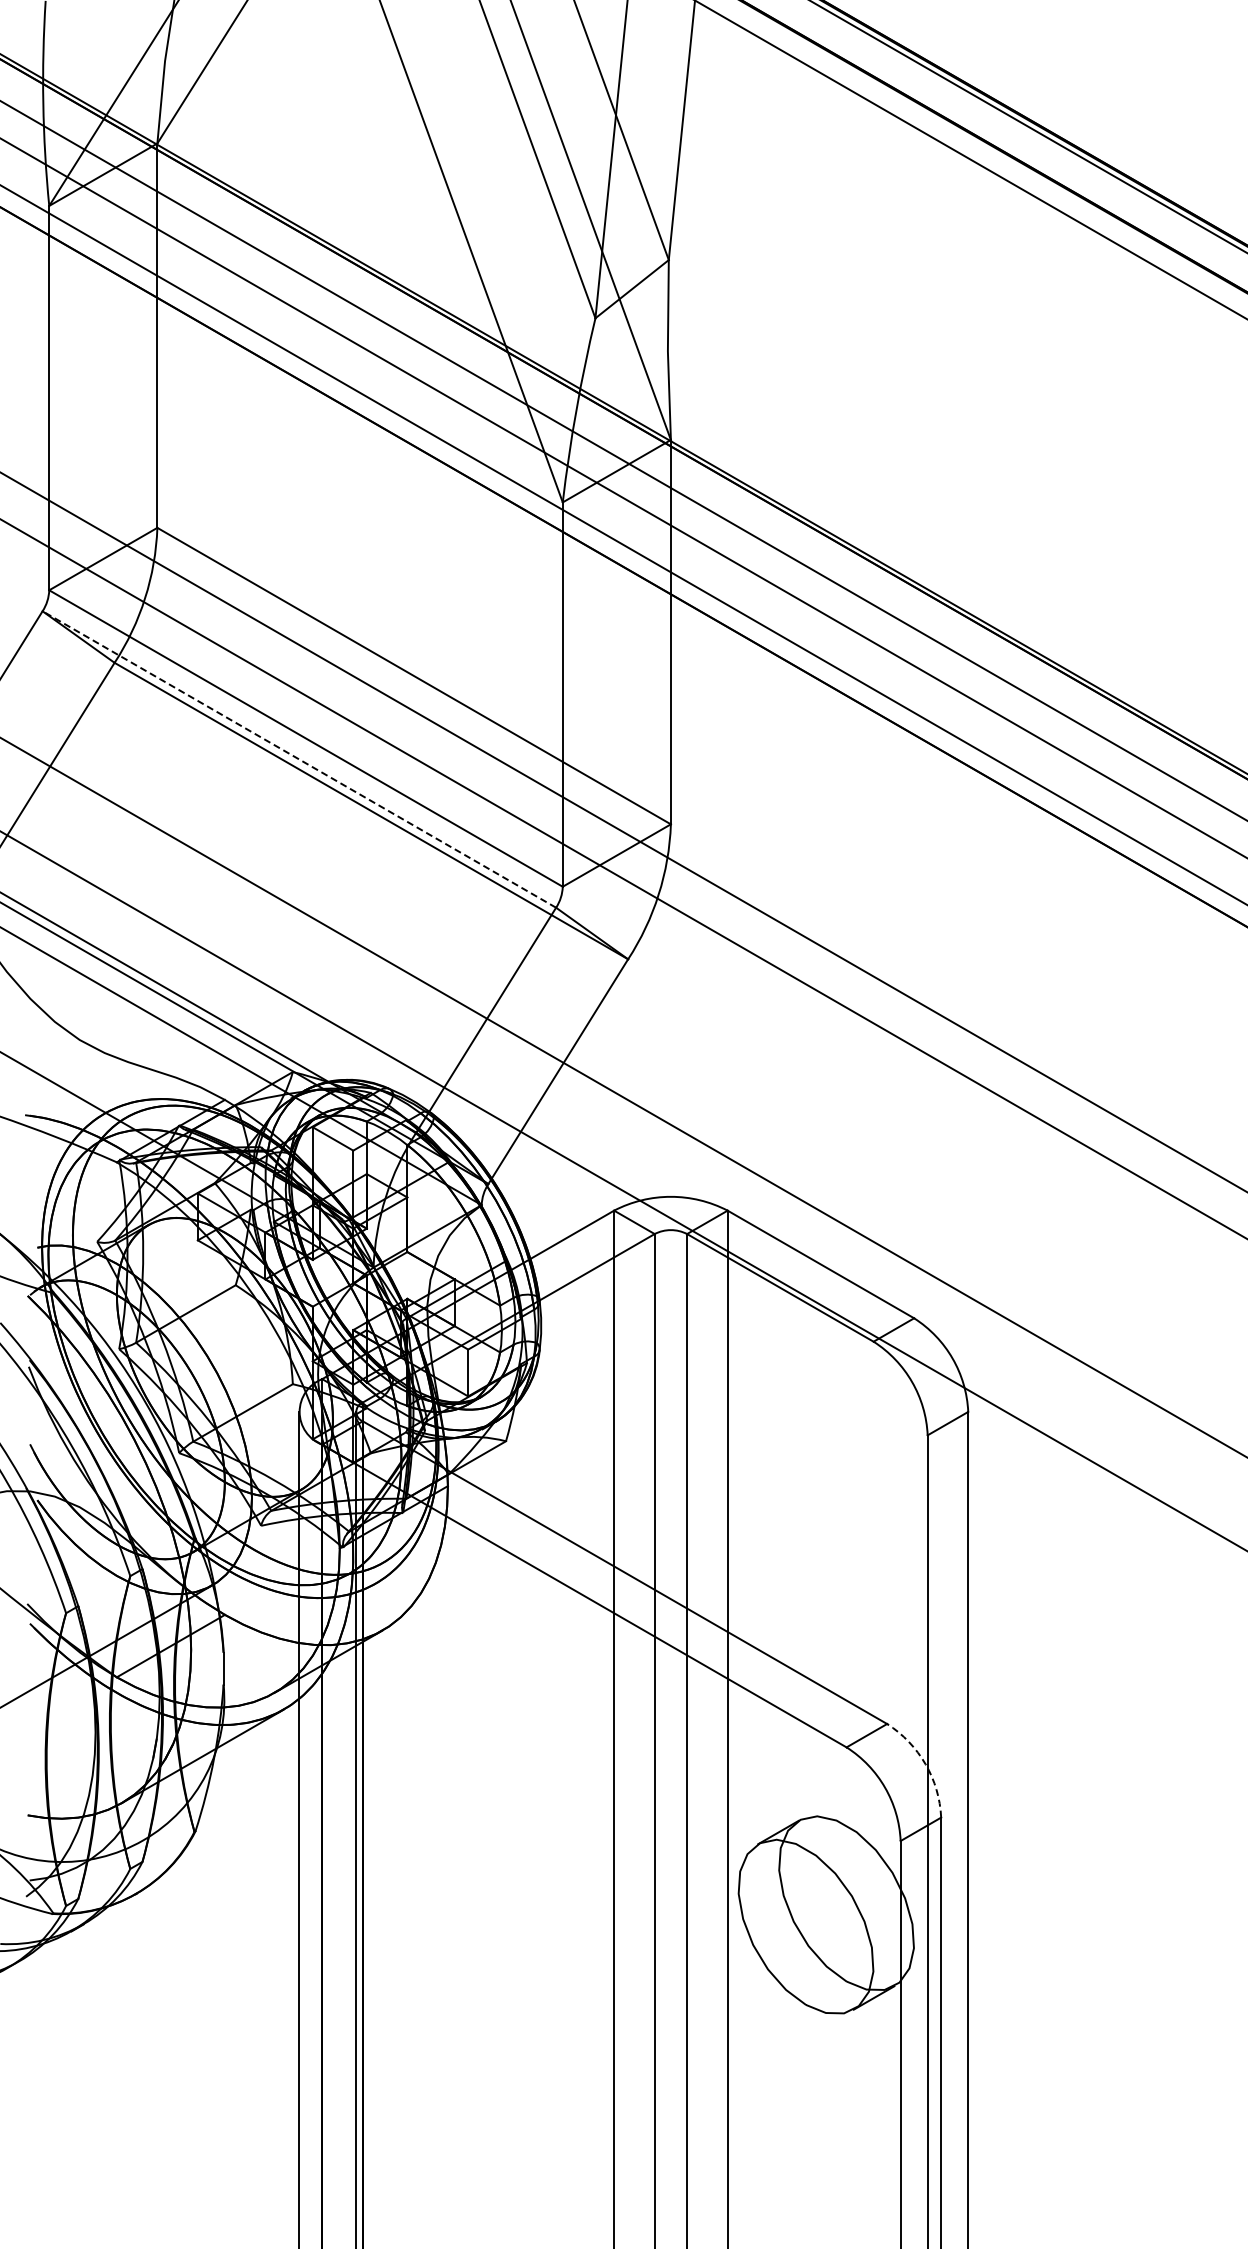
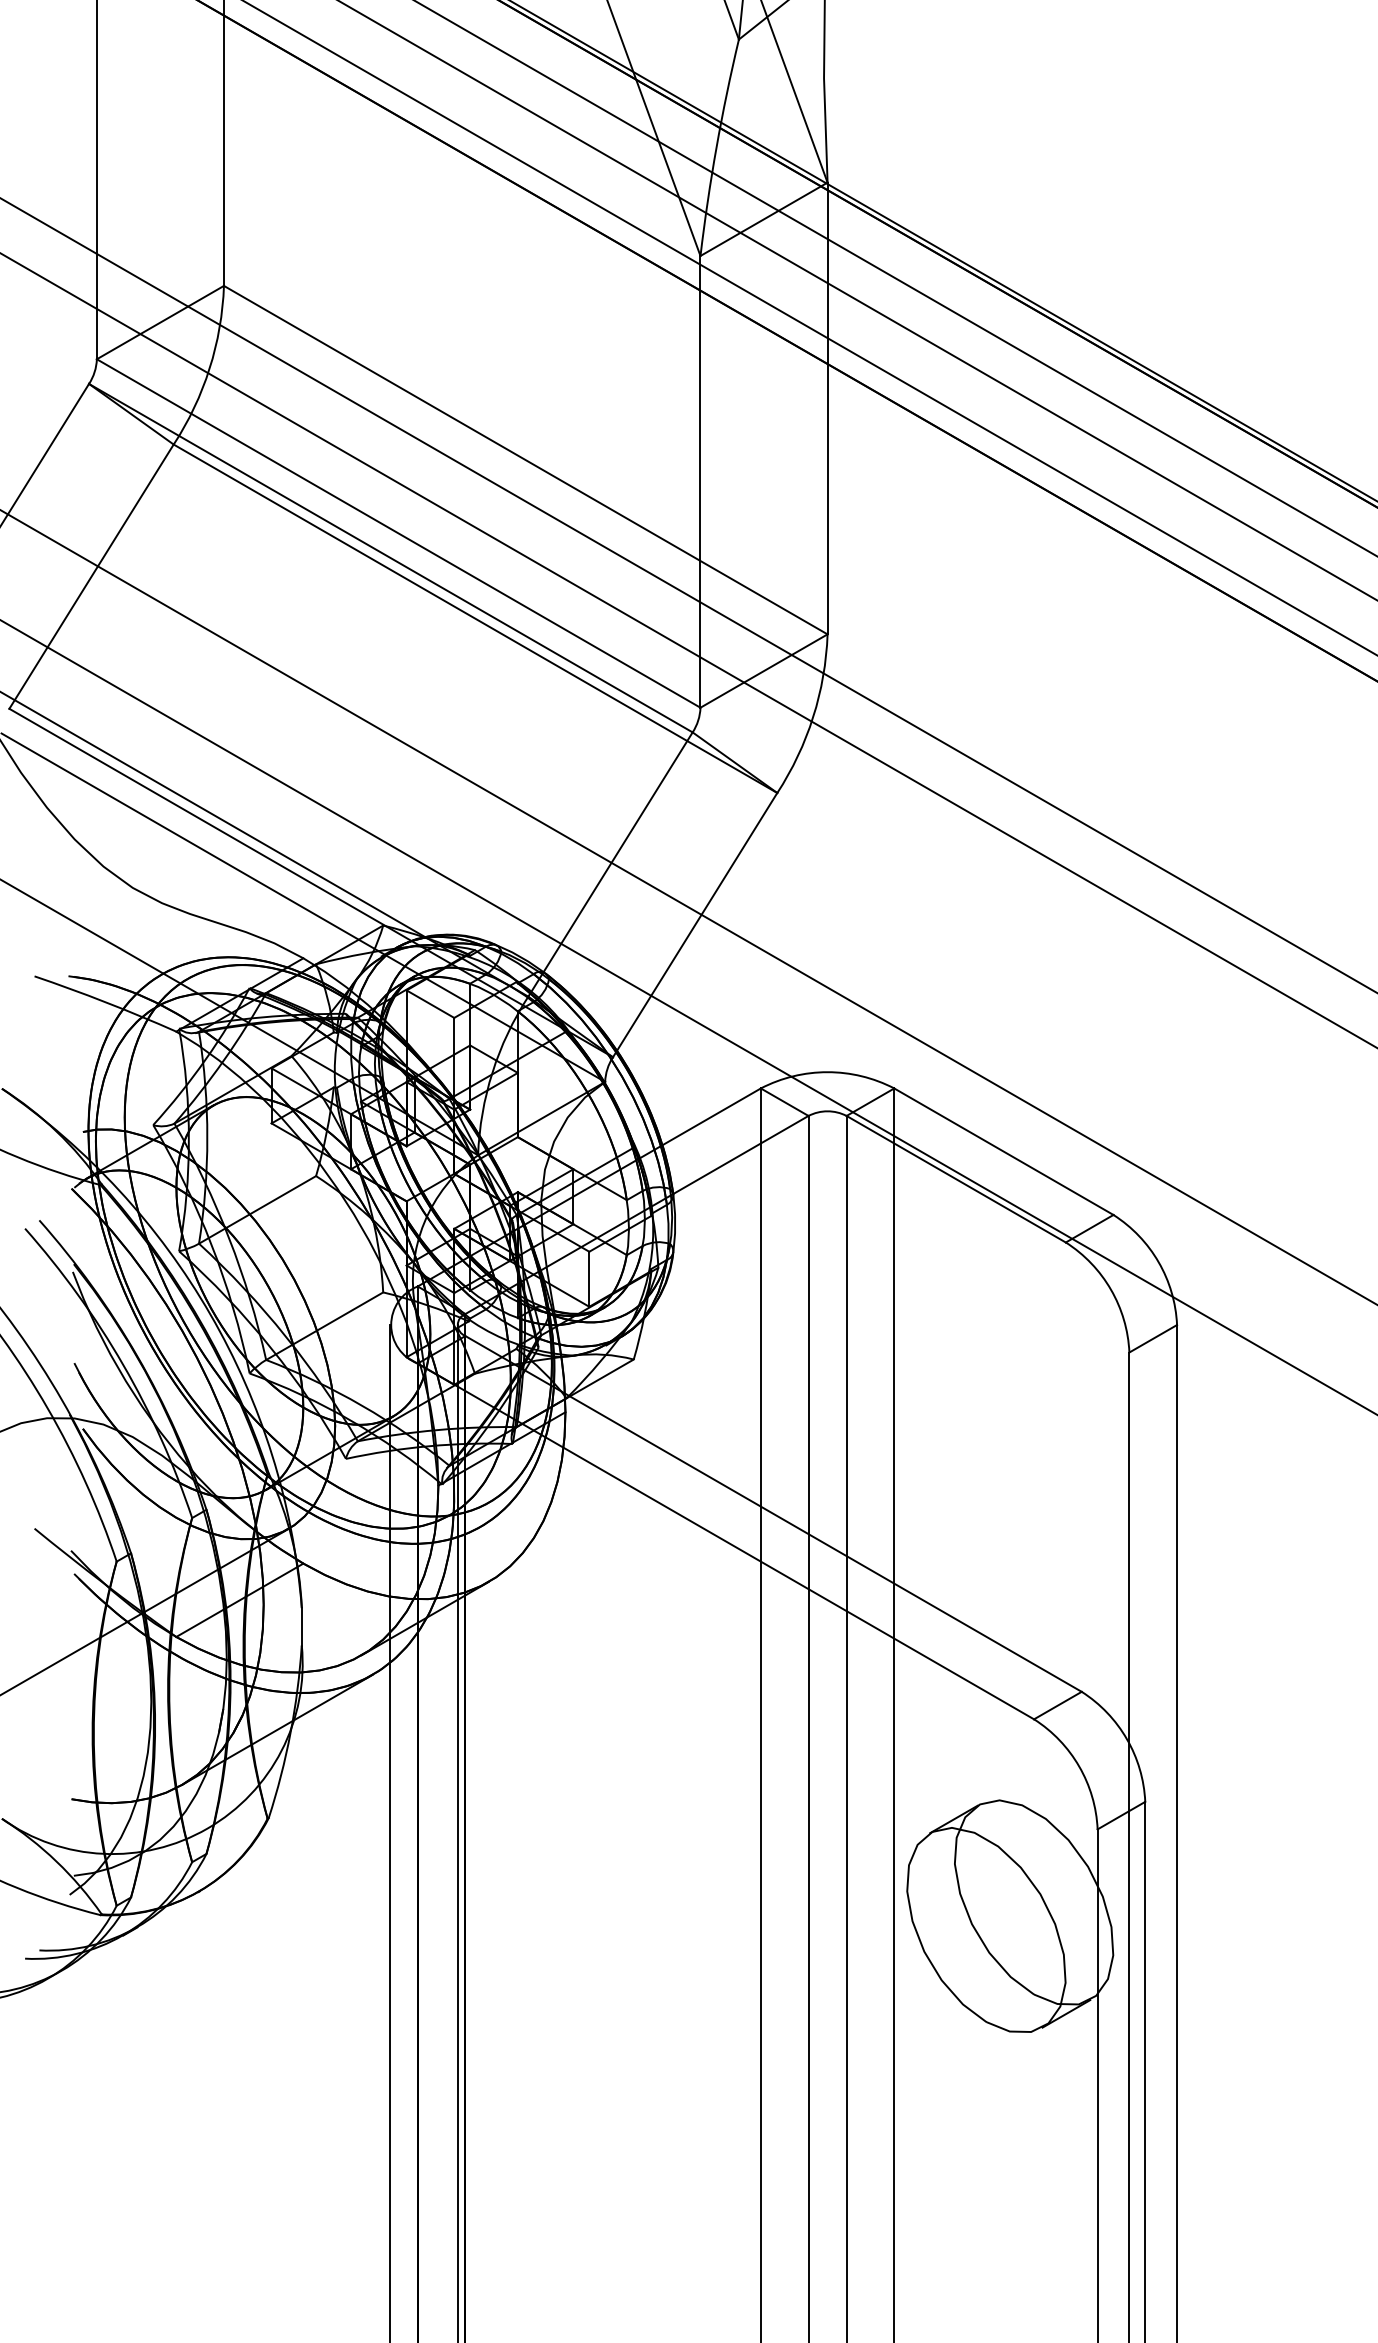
line: (298, 759) -> (389, 558), dashed -> solid
arc: (925, 1764) -> (1126, 1739), dashed -> solid

